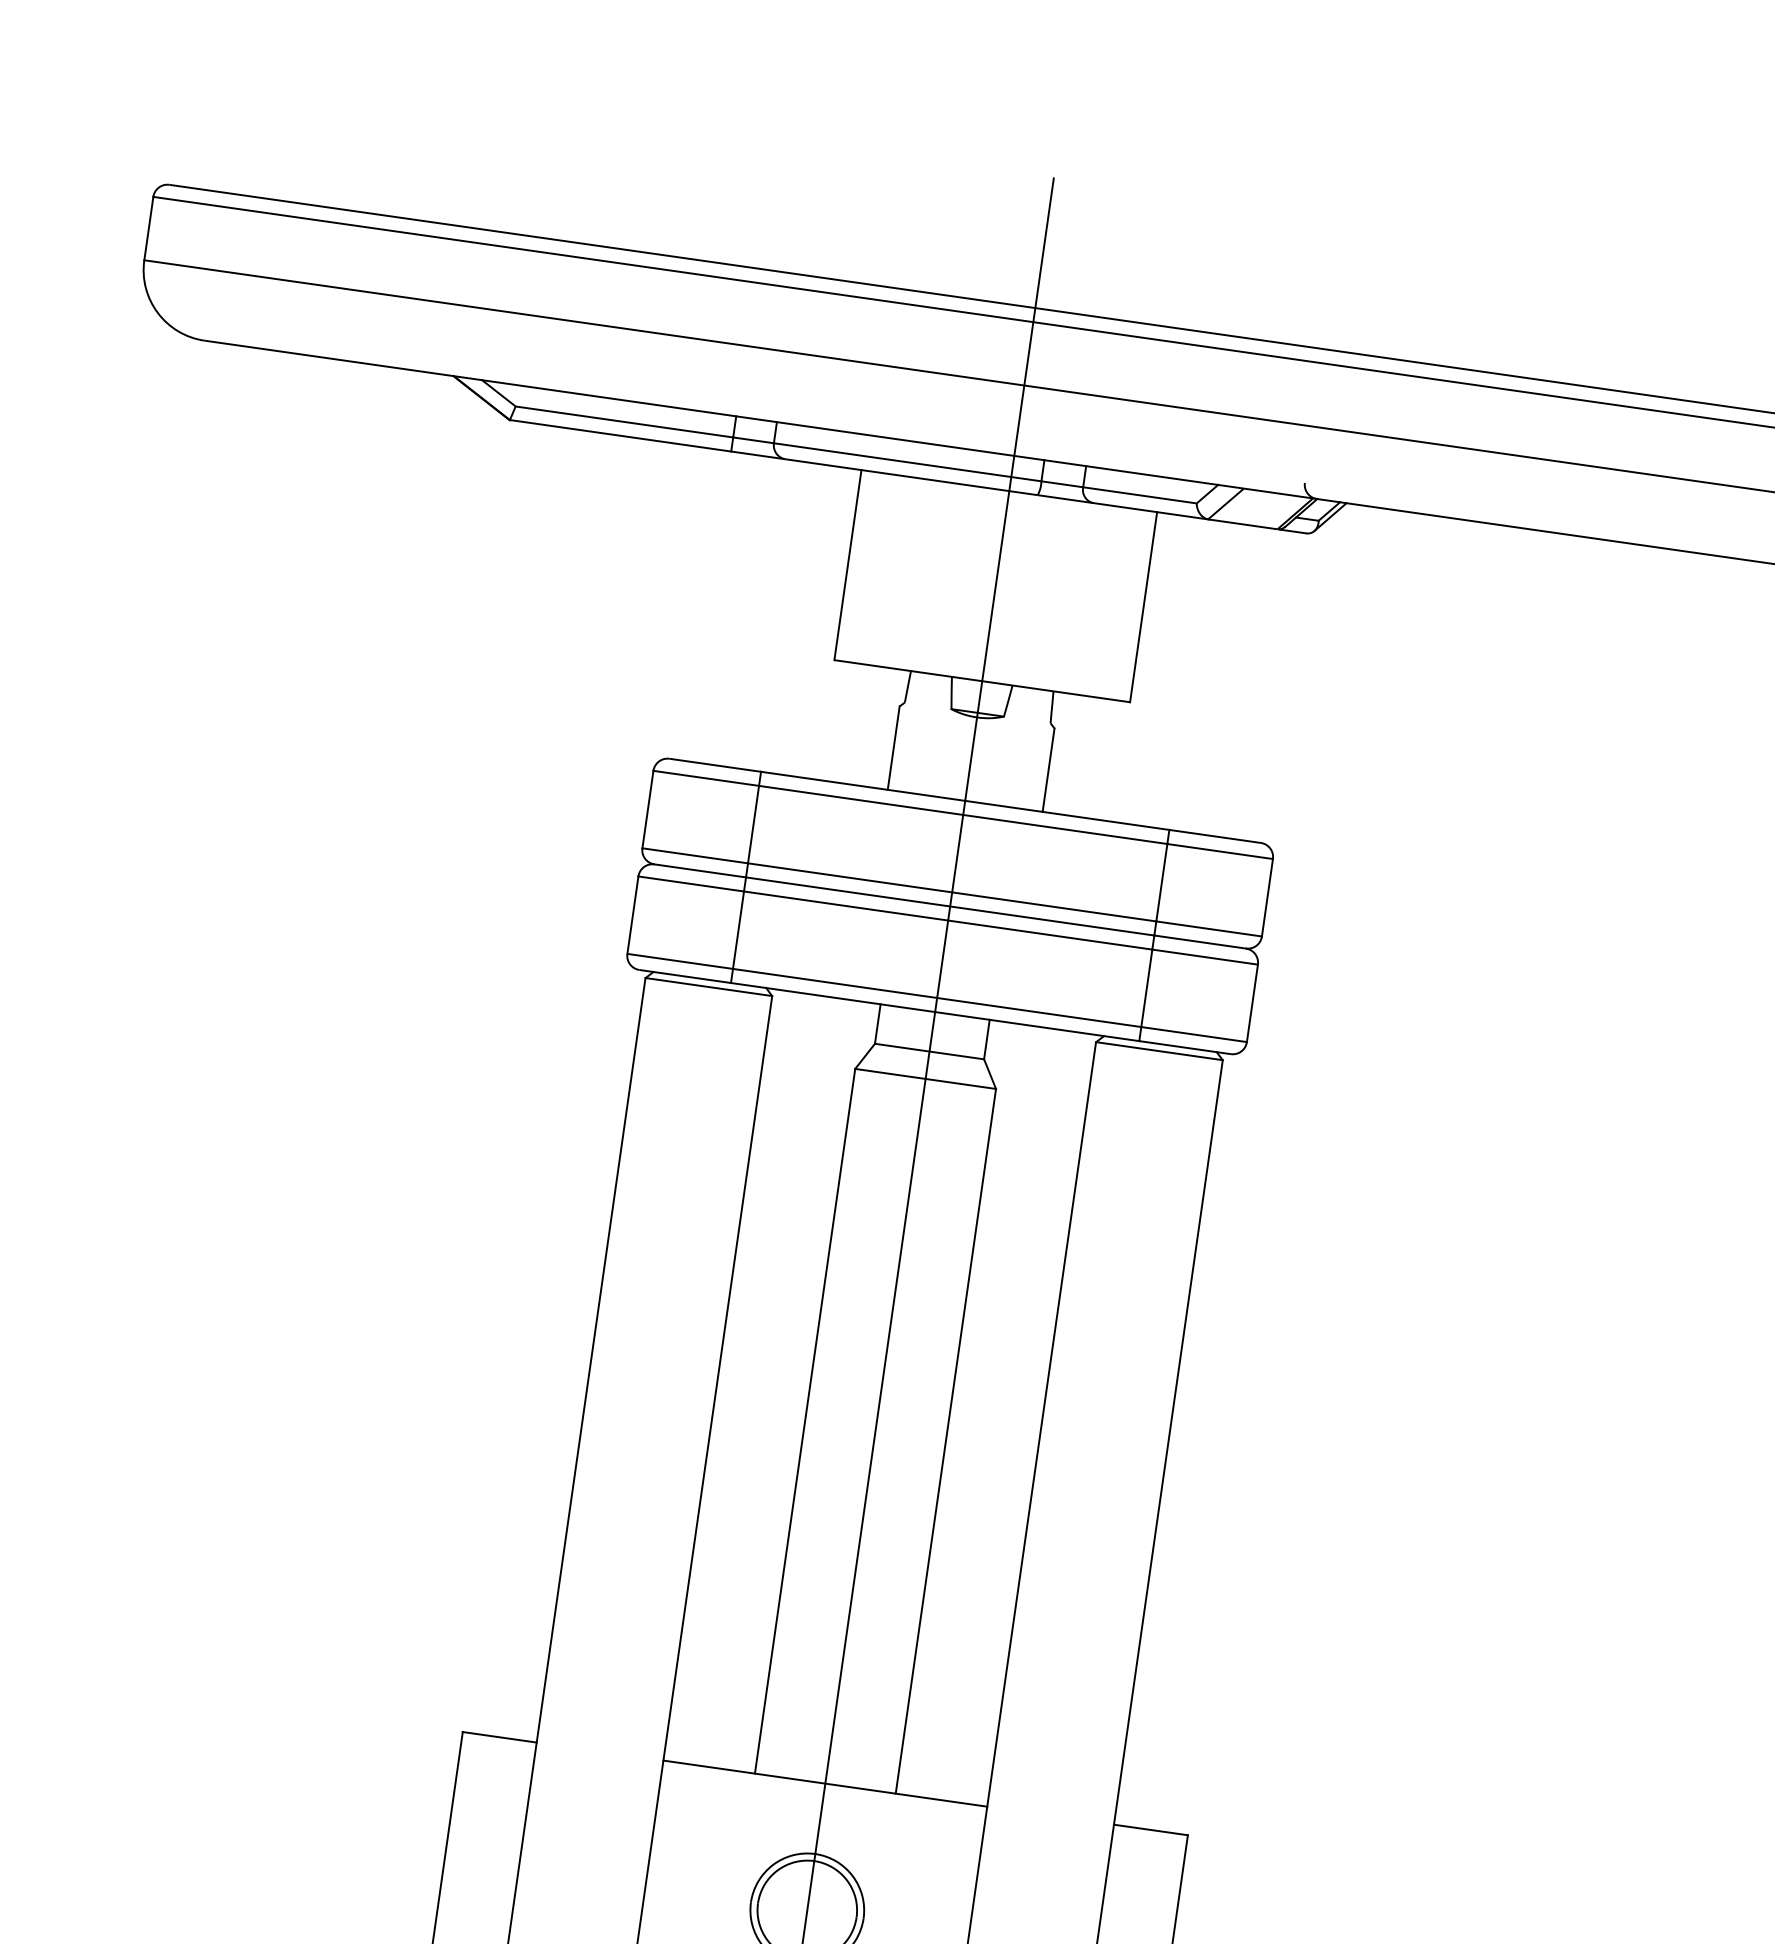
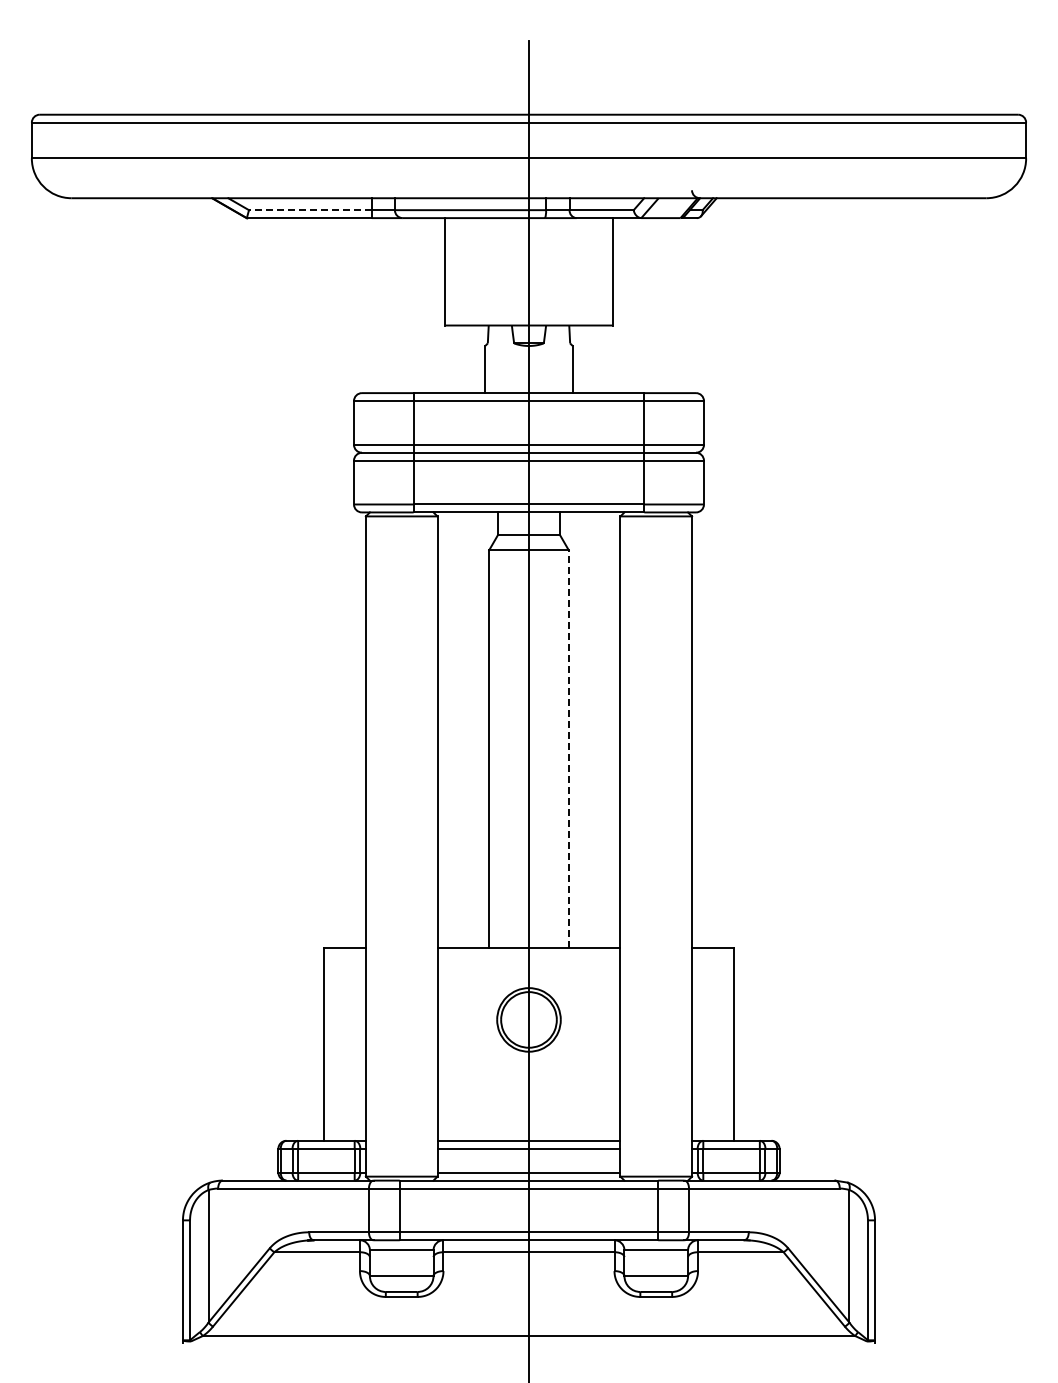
line: (622, 422) -> (309, 210), solid -> dashed
line: (945, 1439) -> (568, 748), solid -> dashed

